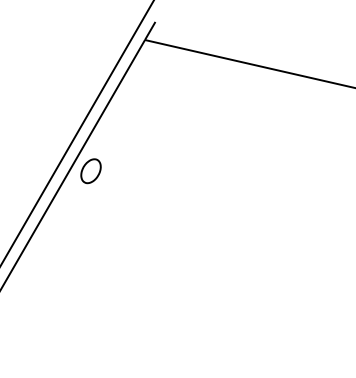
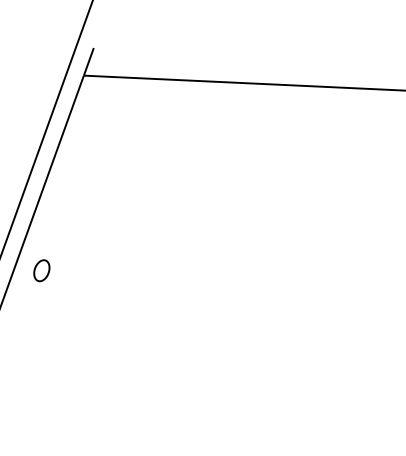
part: (90, 171) -> (41, 271), size x0.6

